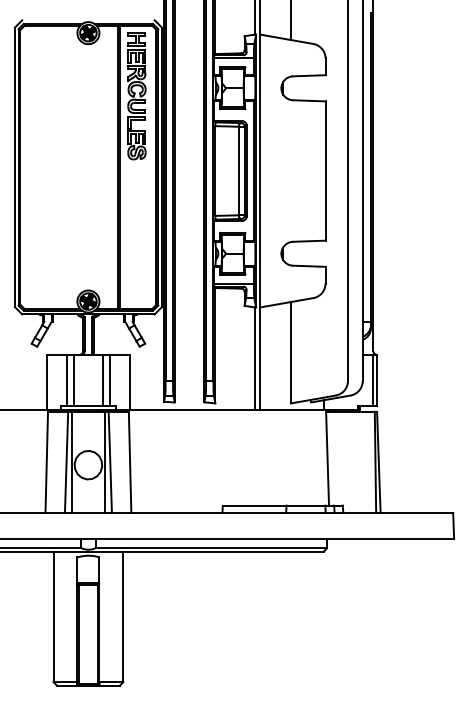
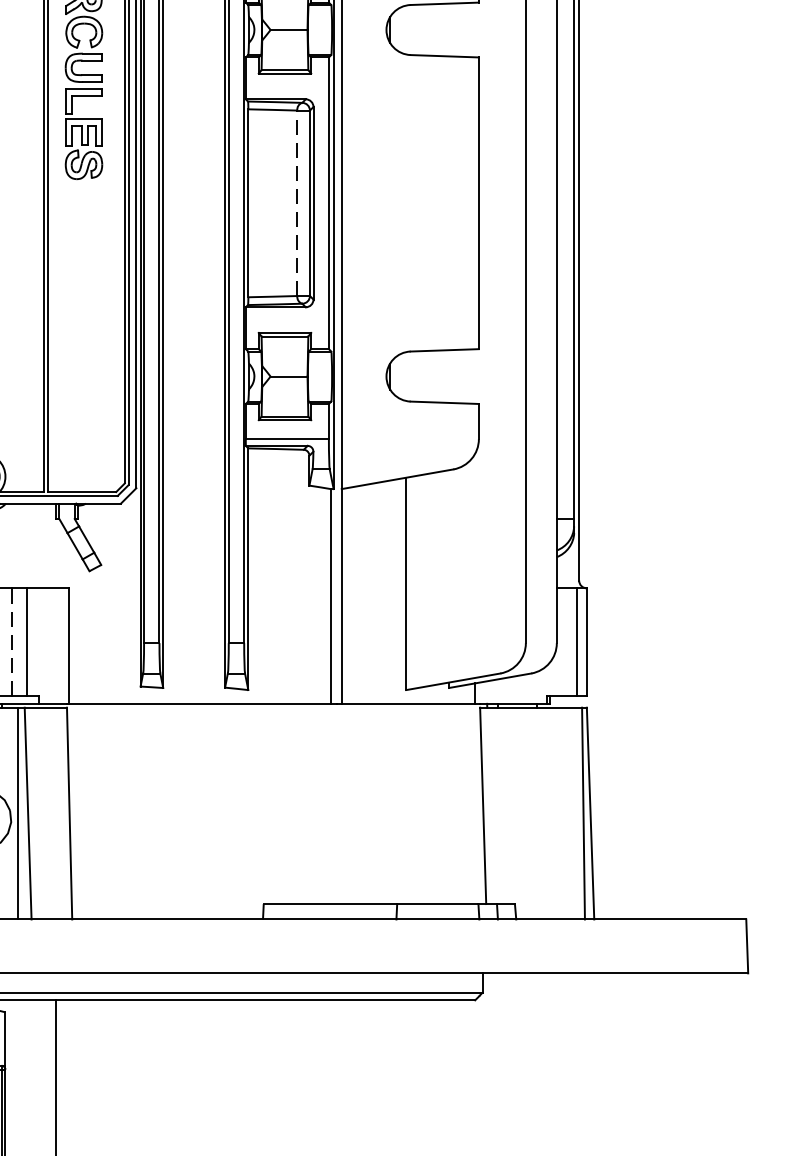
line: (238, 170) -> (296, 202), solid -> dashed
line: (102, 380) -> (11, 642), solid -> dashed

